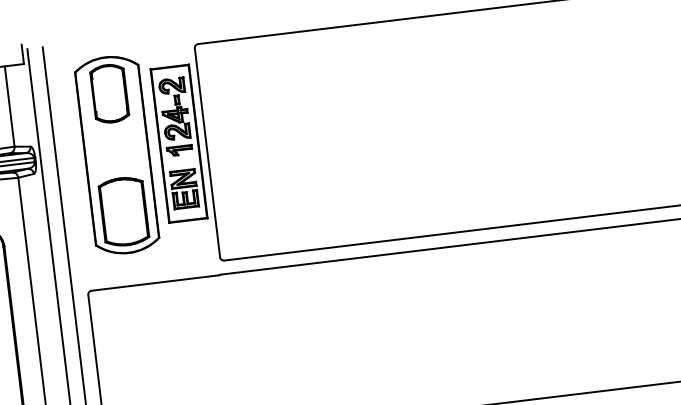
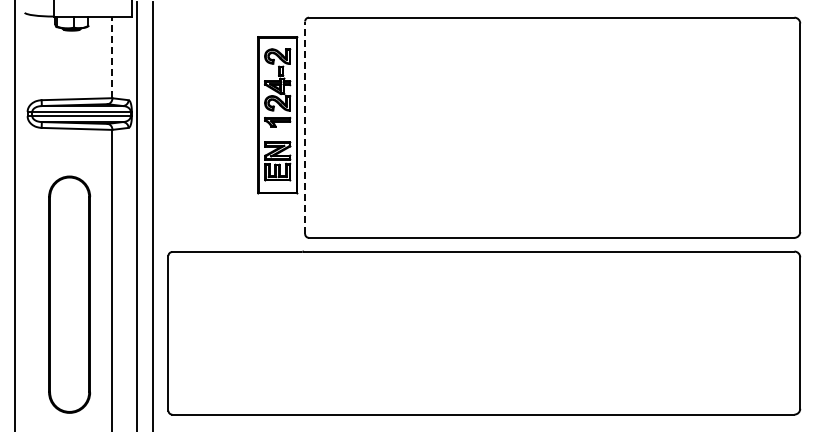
line: (9, 106) -> (112, 57), solid -> dashed
line: (207, 152) -> (305, 127), solid -> dashed
part: (117, 154) -> (214, 118), removed

